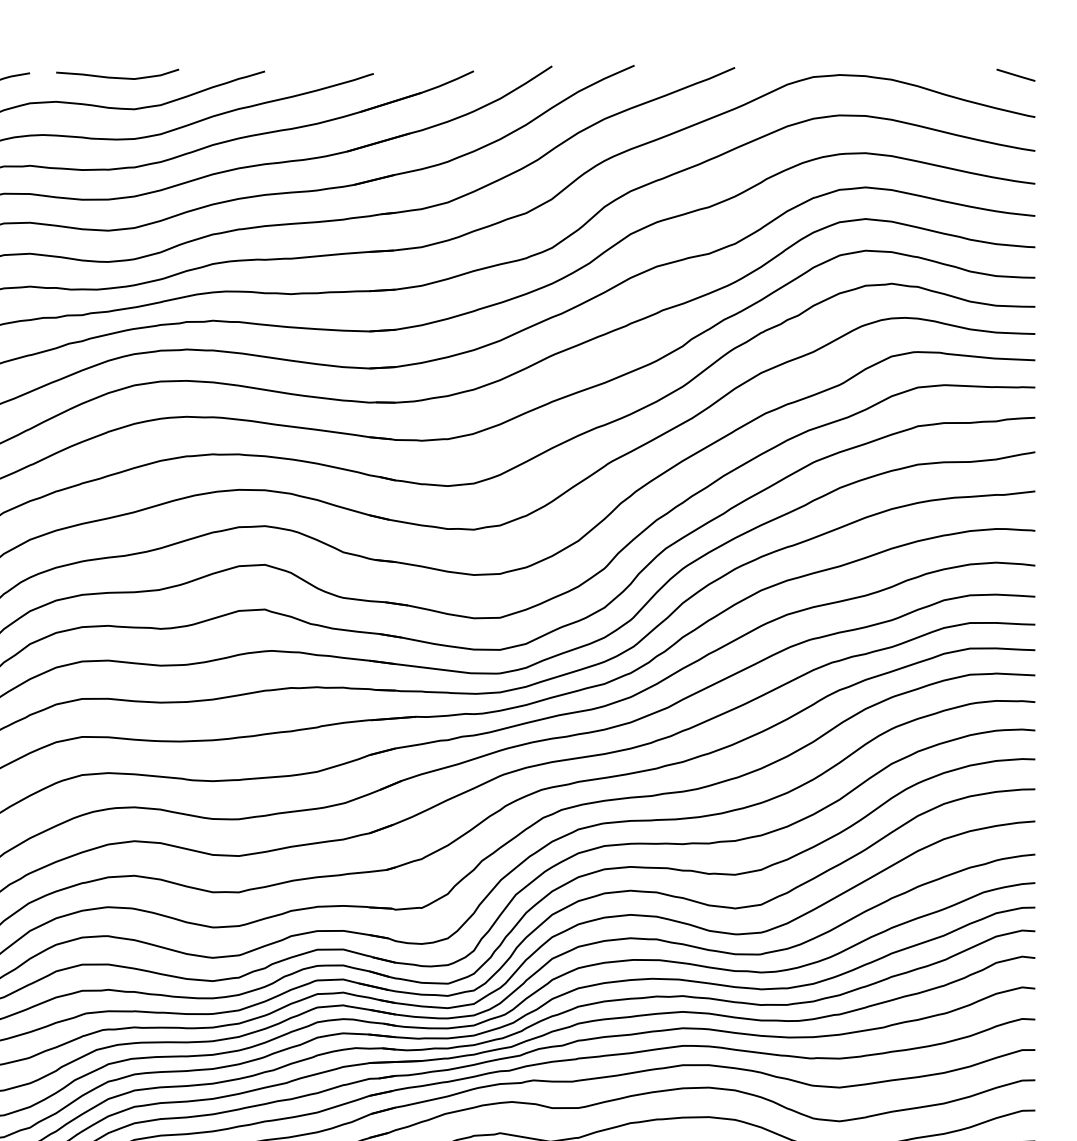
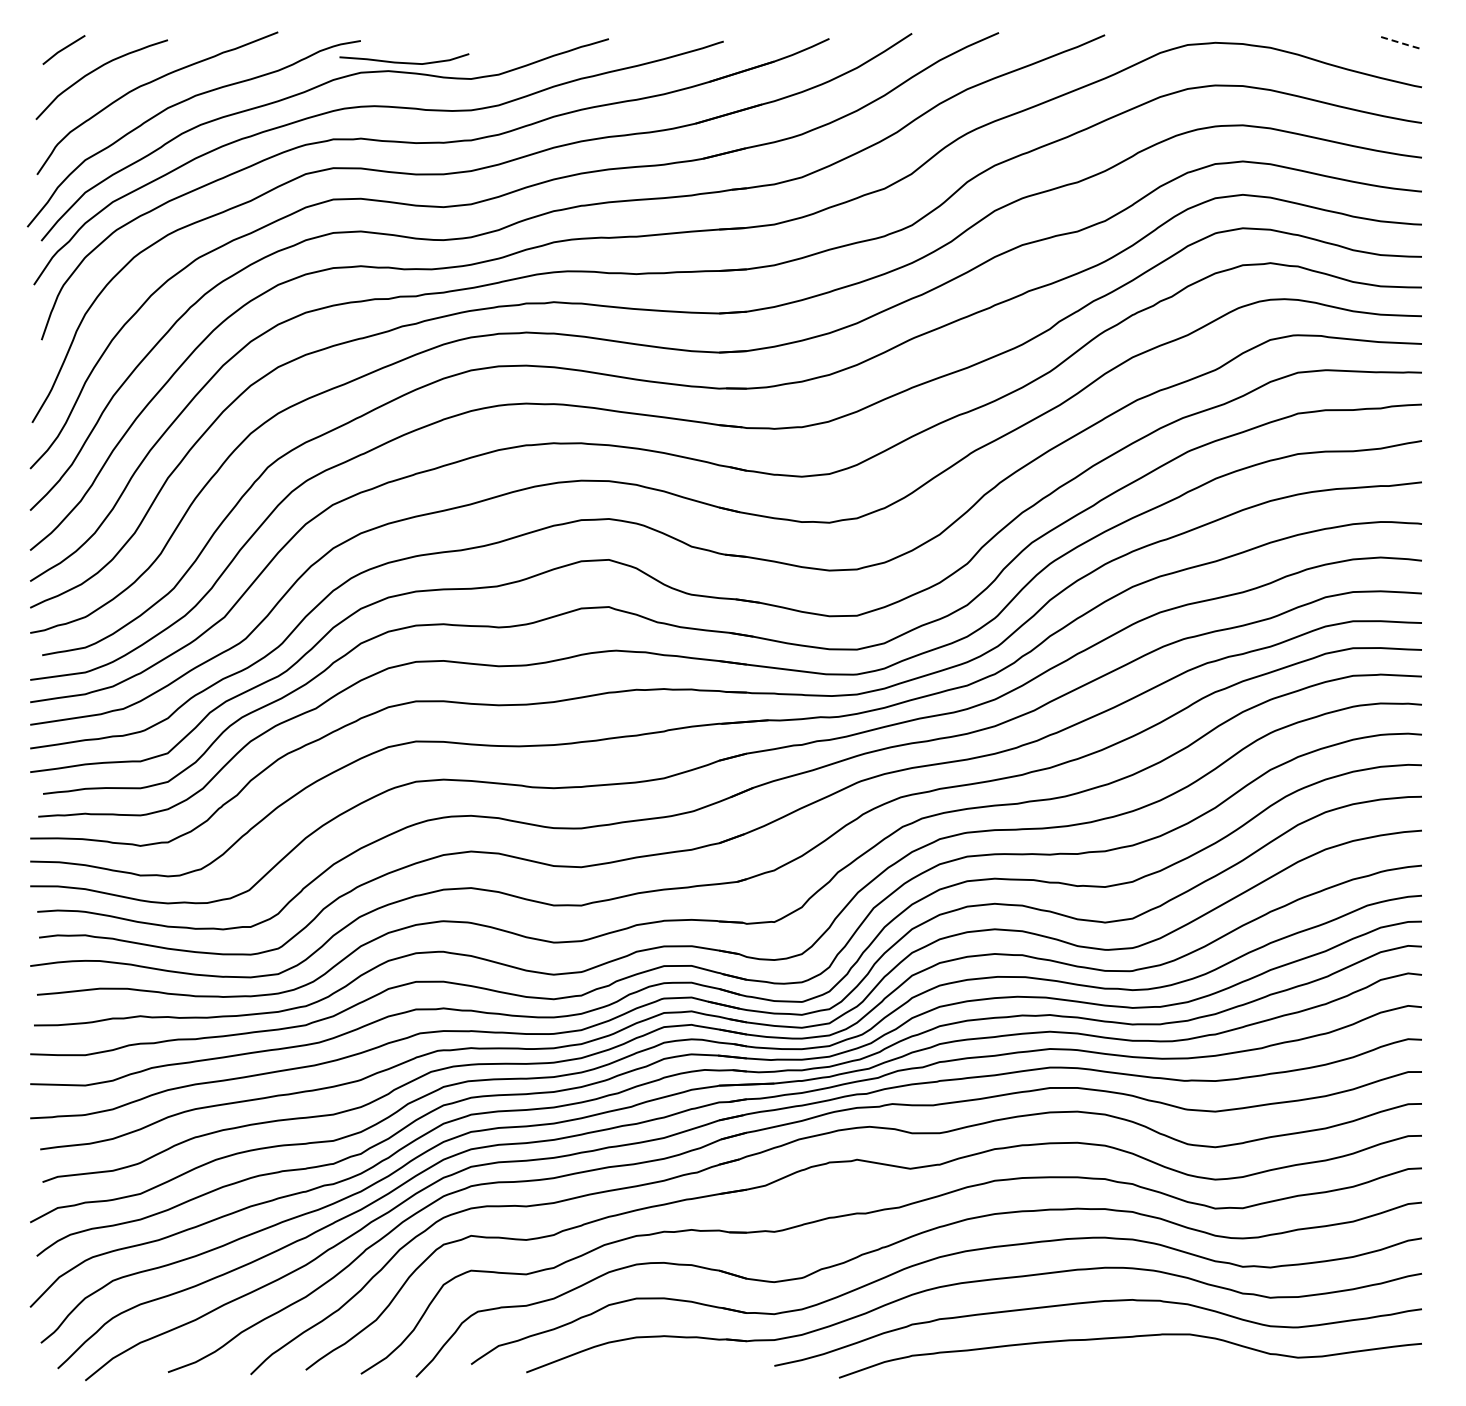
line: (1016, 75) -> (1402, 43), solid -> dashed
curve: (117, 77) -> (404, 62), moved

